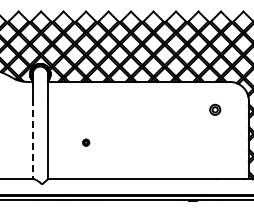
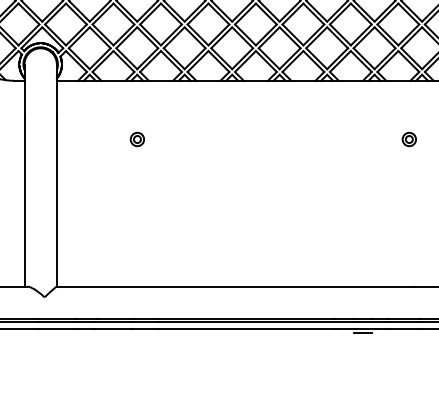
part: (214, 109) -> (408, 139), size x0.62
line: (32, 139) -> (24, 202), dashed -> solid
part: (86, 142) -> (138, 139), moved

